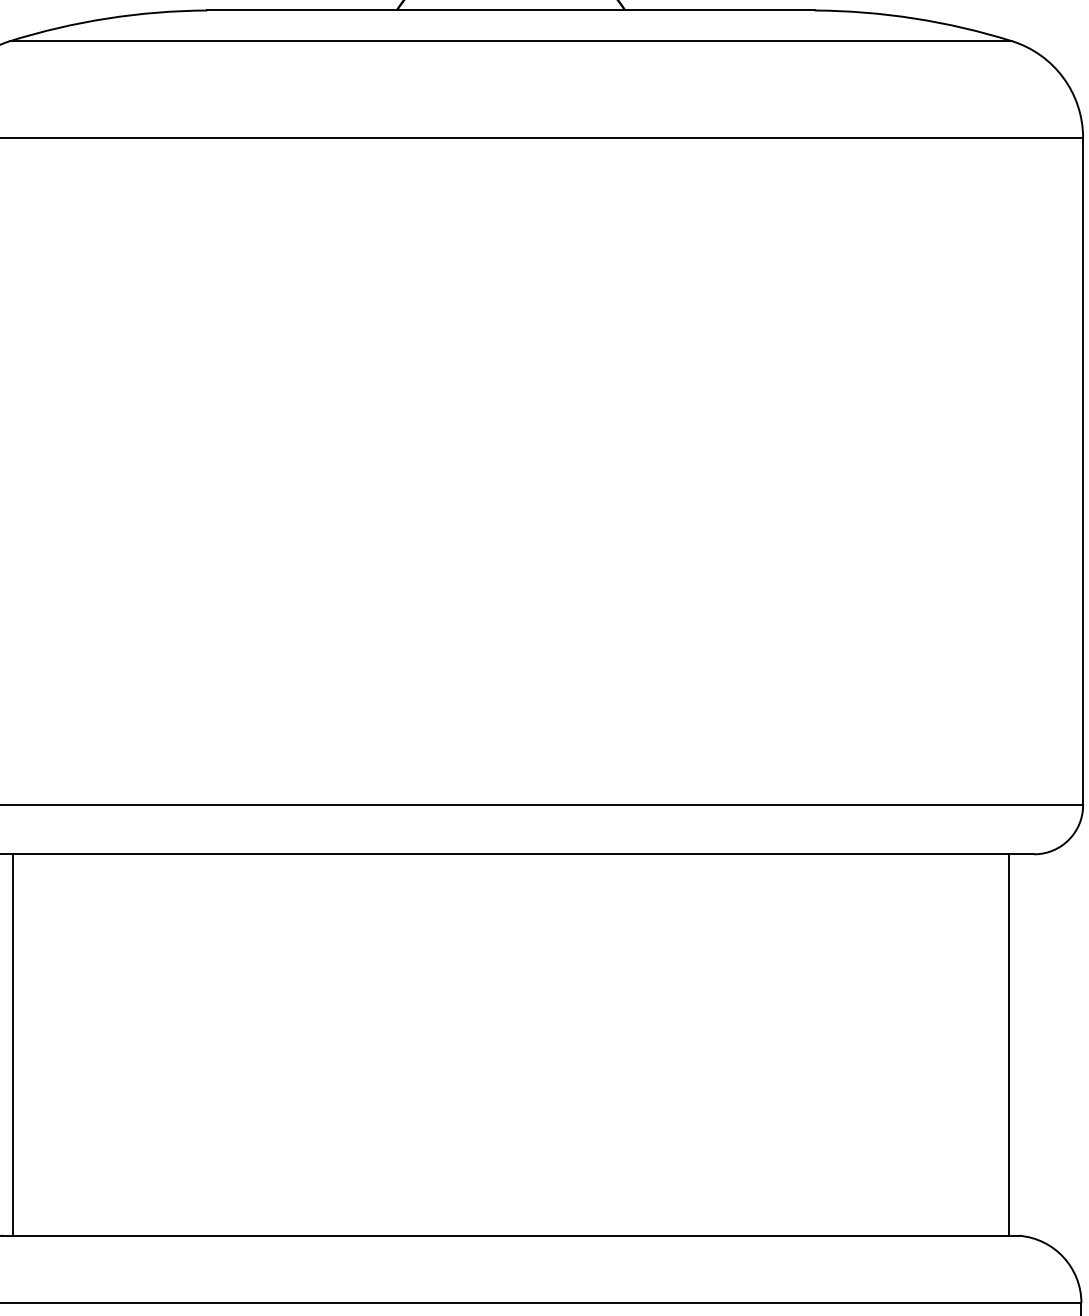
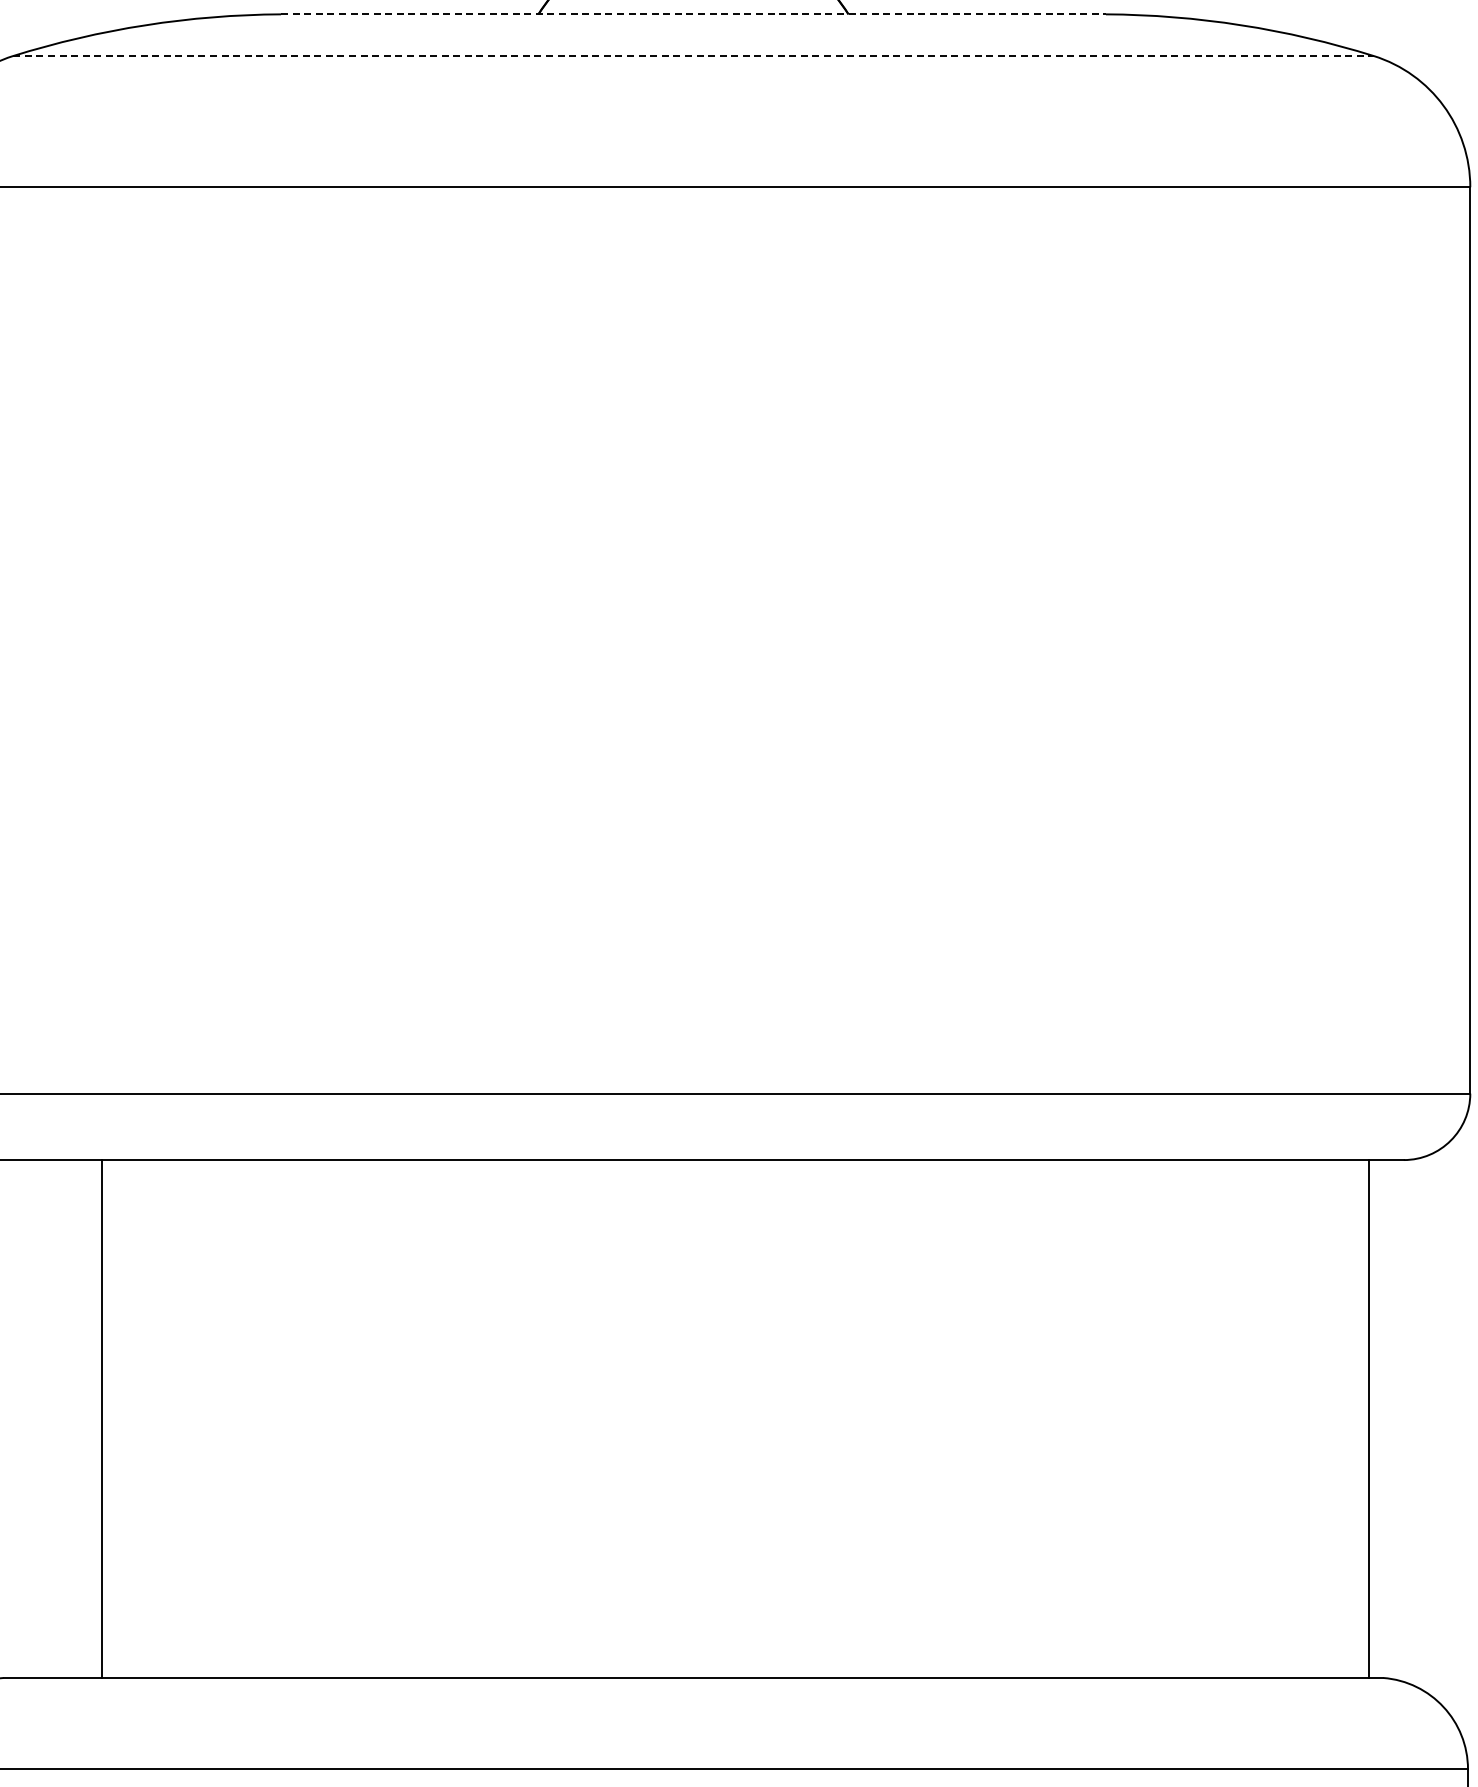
line: (510, 10) -> (693, 14), solid -> dashed
line: (510, 41) -> (693, 56), solid -> dashed
line: (13, 1044) -> (101, 1418), moved

